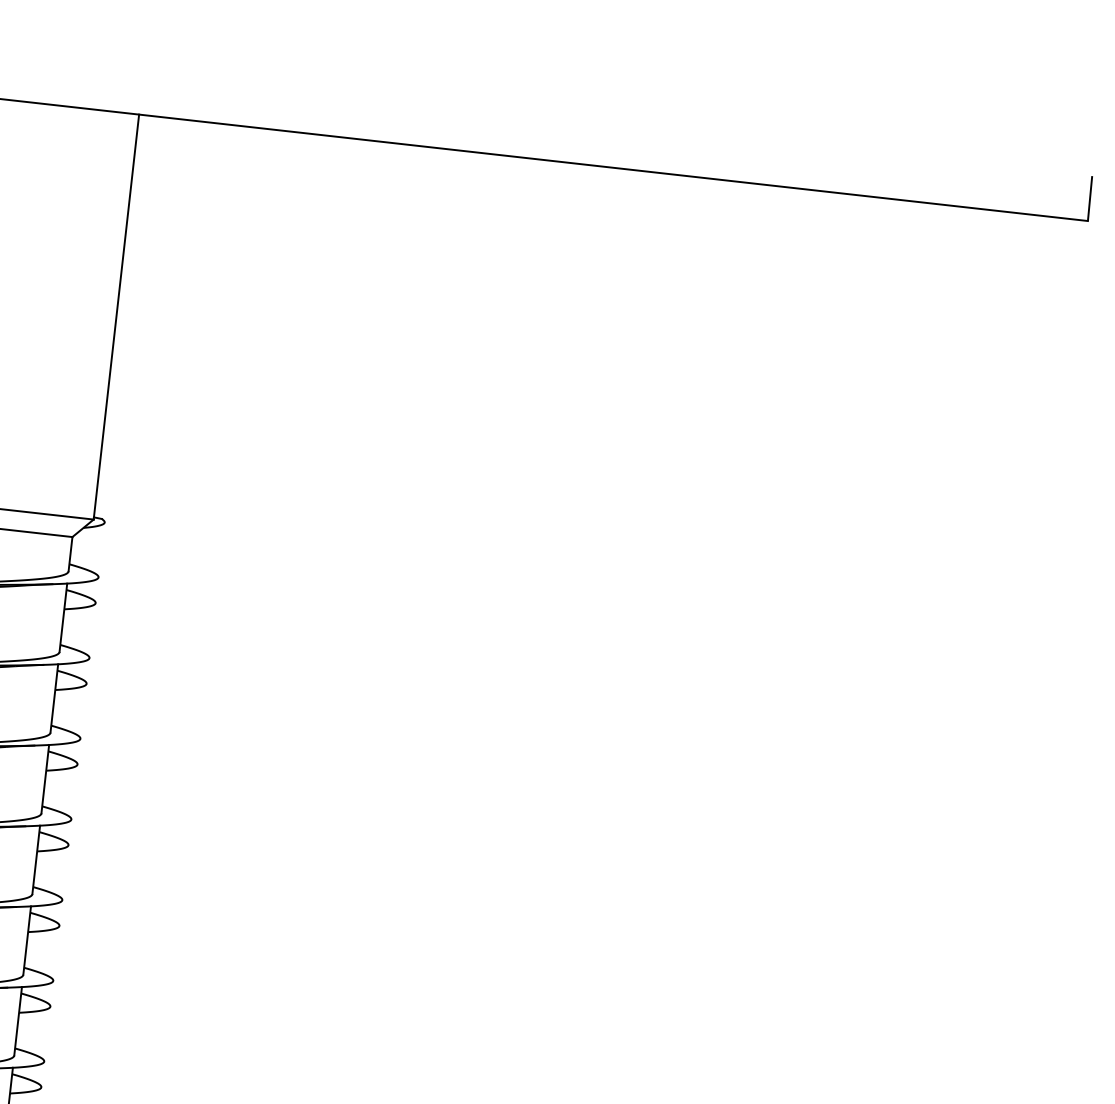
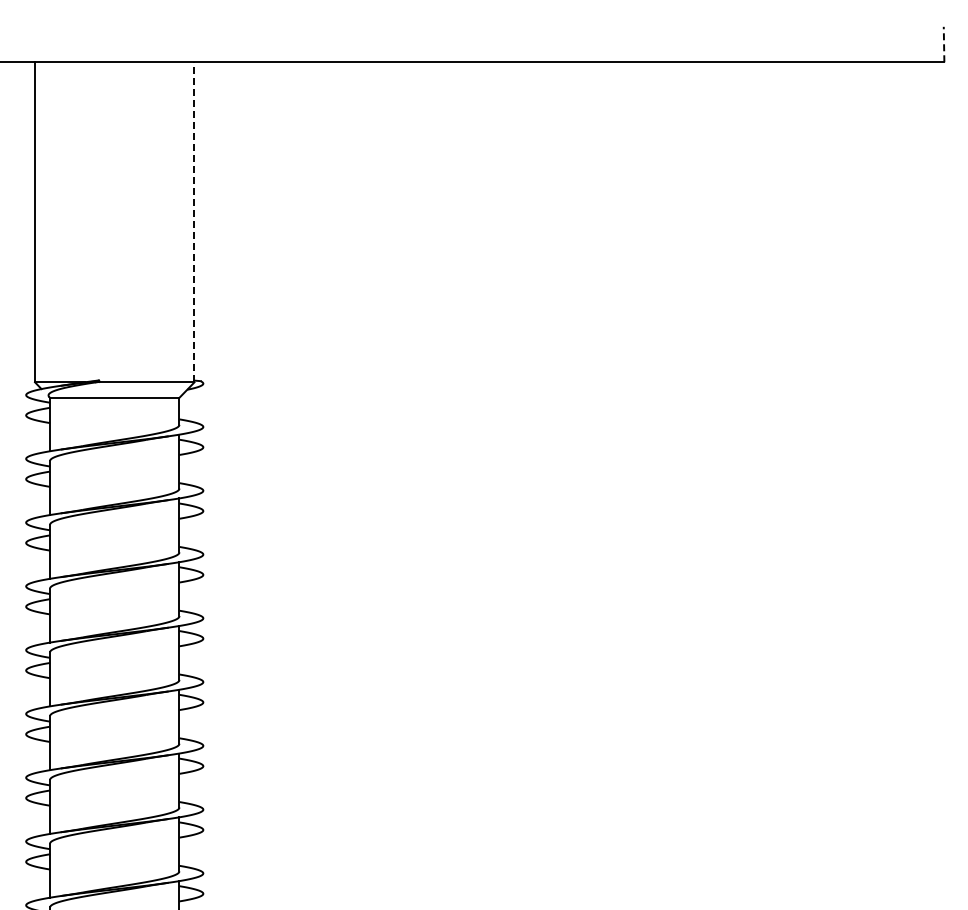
line: (1090, 197) -> (944, 43), solid -> dashed
line: (116, 316) -> (194, 221), solid -> dashed

